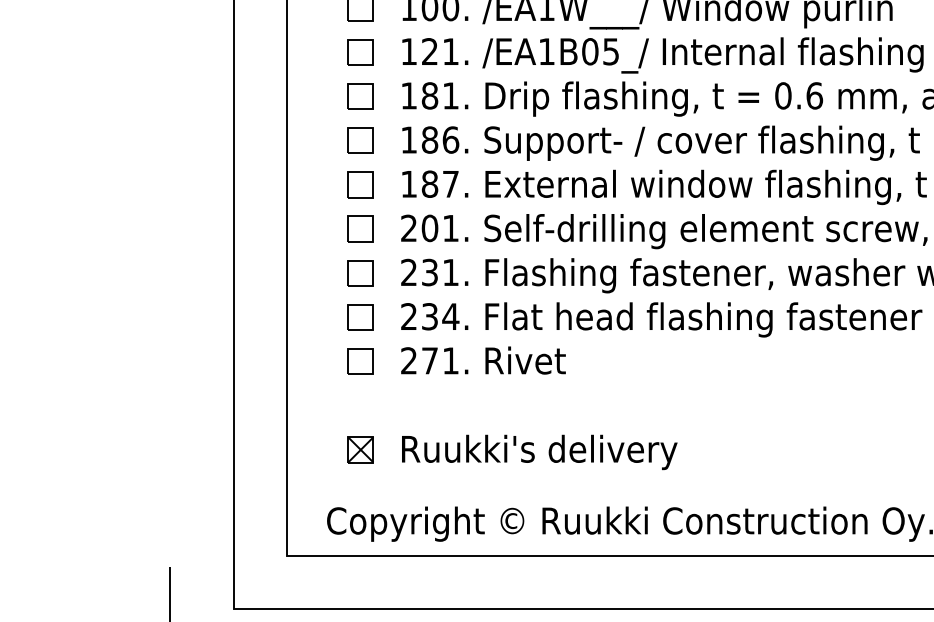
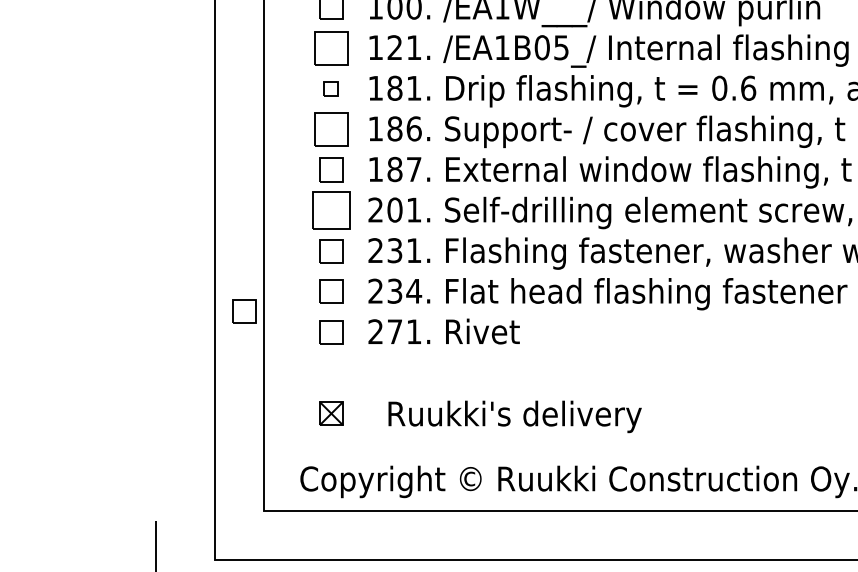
part: (360, 52) -> (331, 48), size x1.4
part: (360, 96) -> (331, 88), size x0.6
part: (360, 140) -> (331, 129), size x1.4
part: (360, 228) -> (331, 210), size x1.6
part: (265, 338) -> (243, 311), added
text: (539, 452) -> (514, 416), moved

